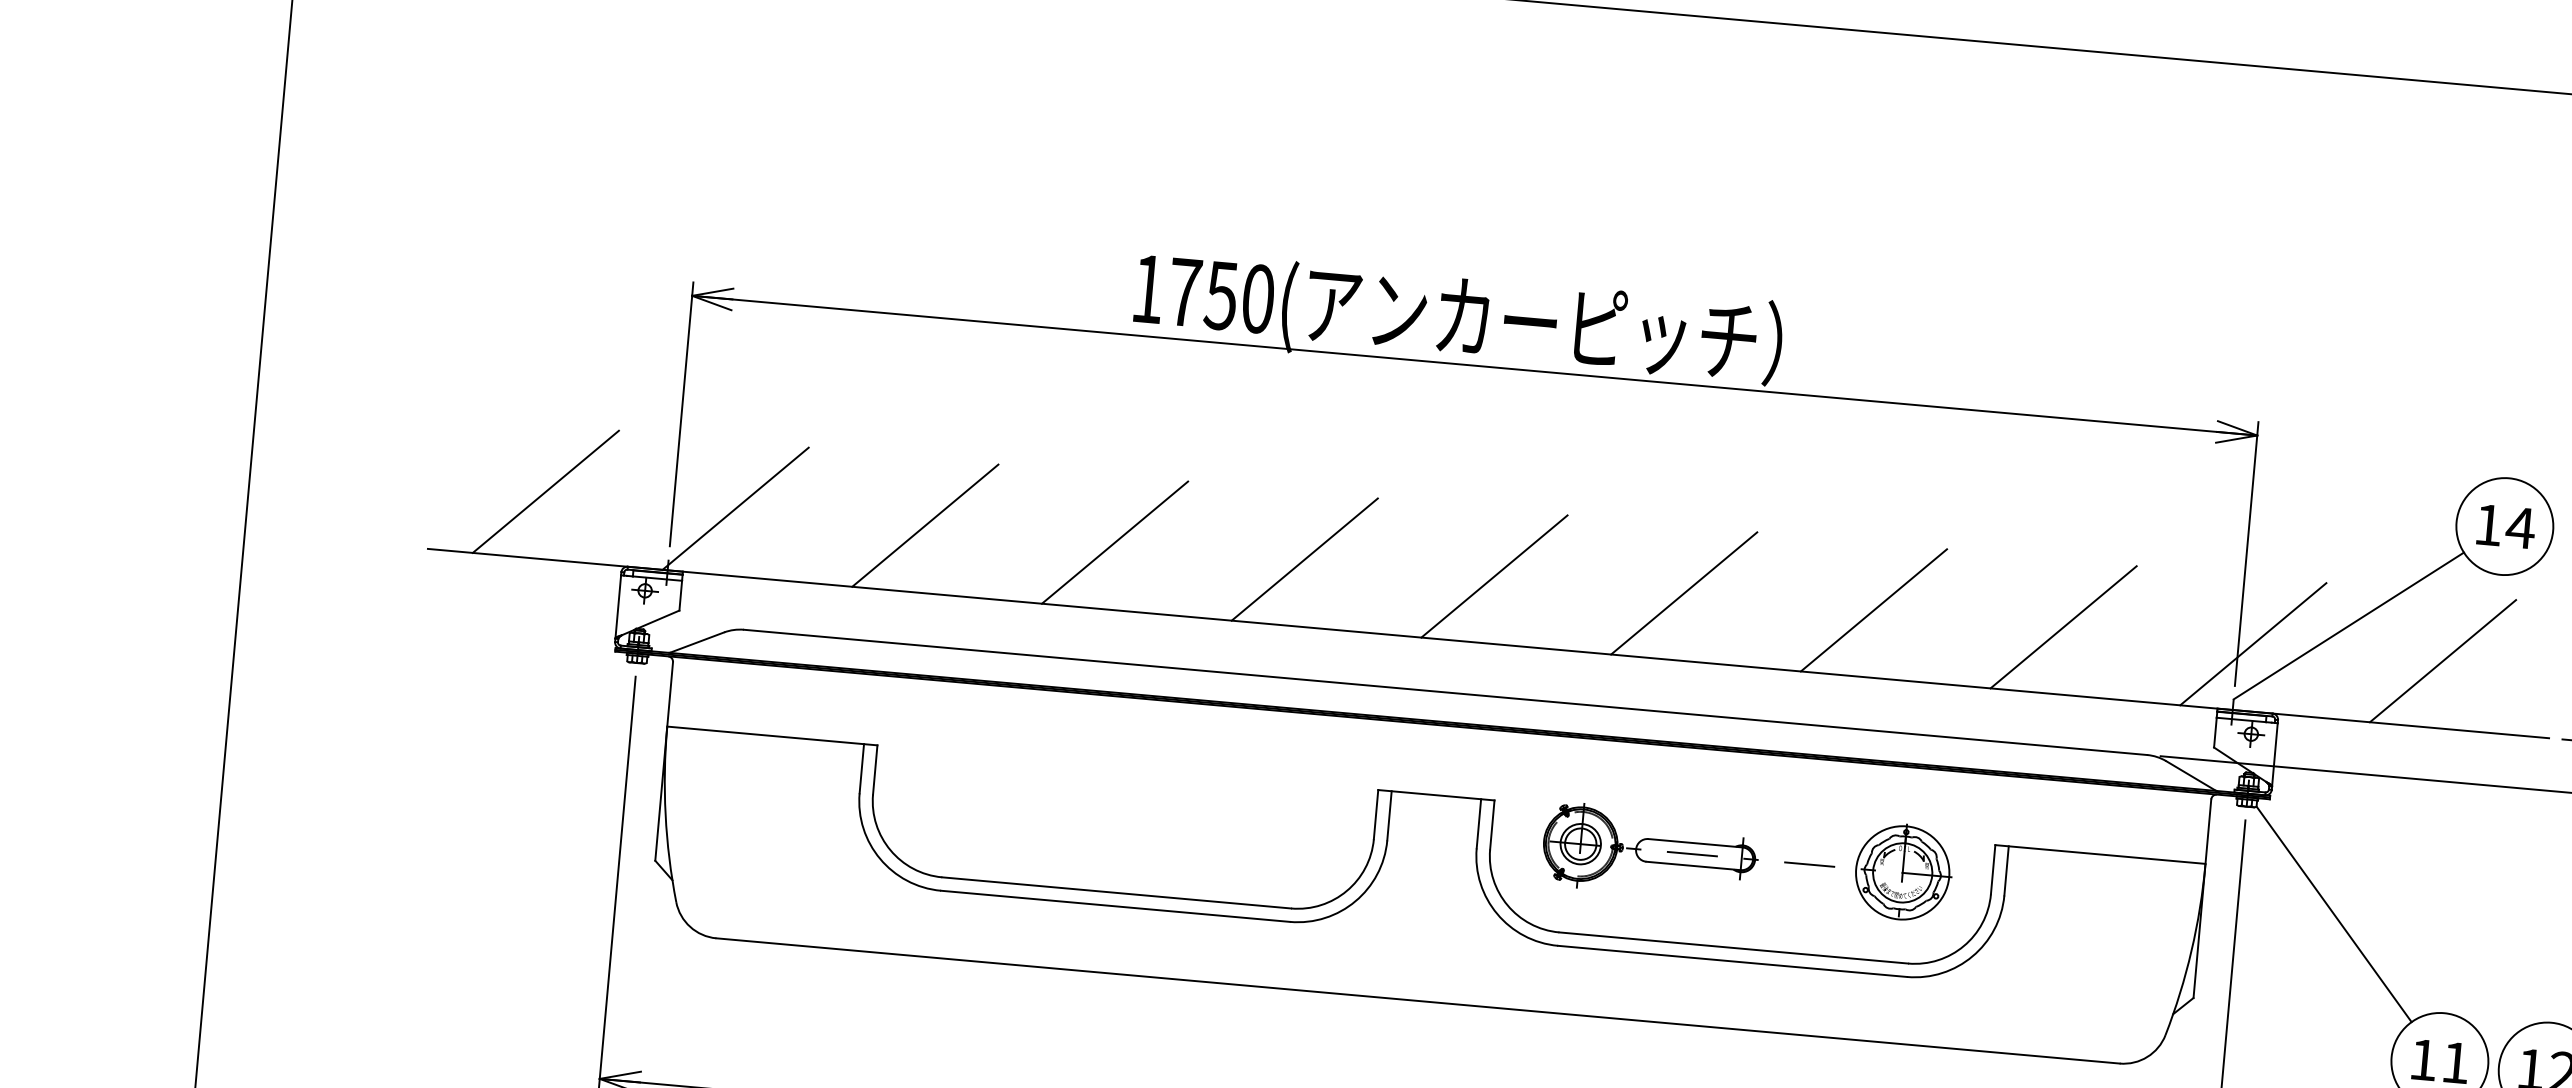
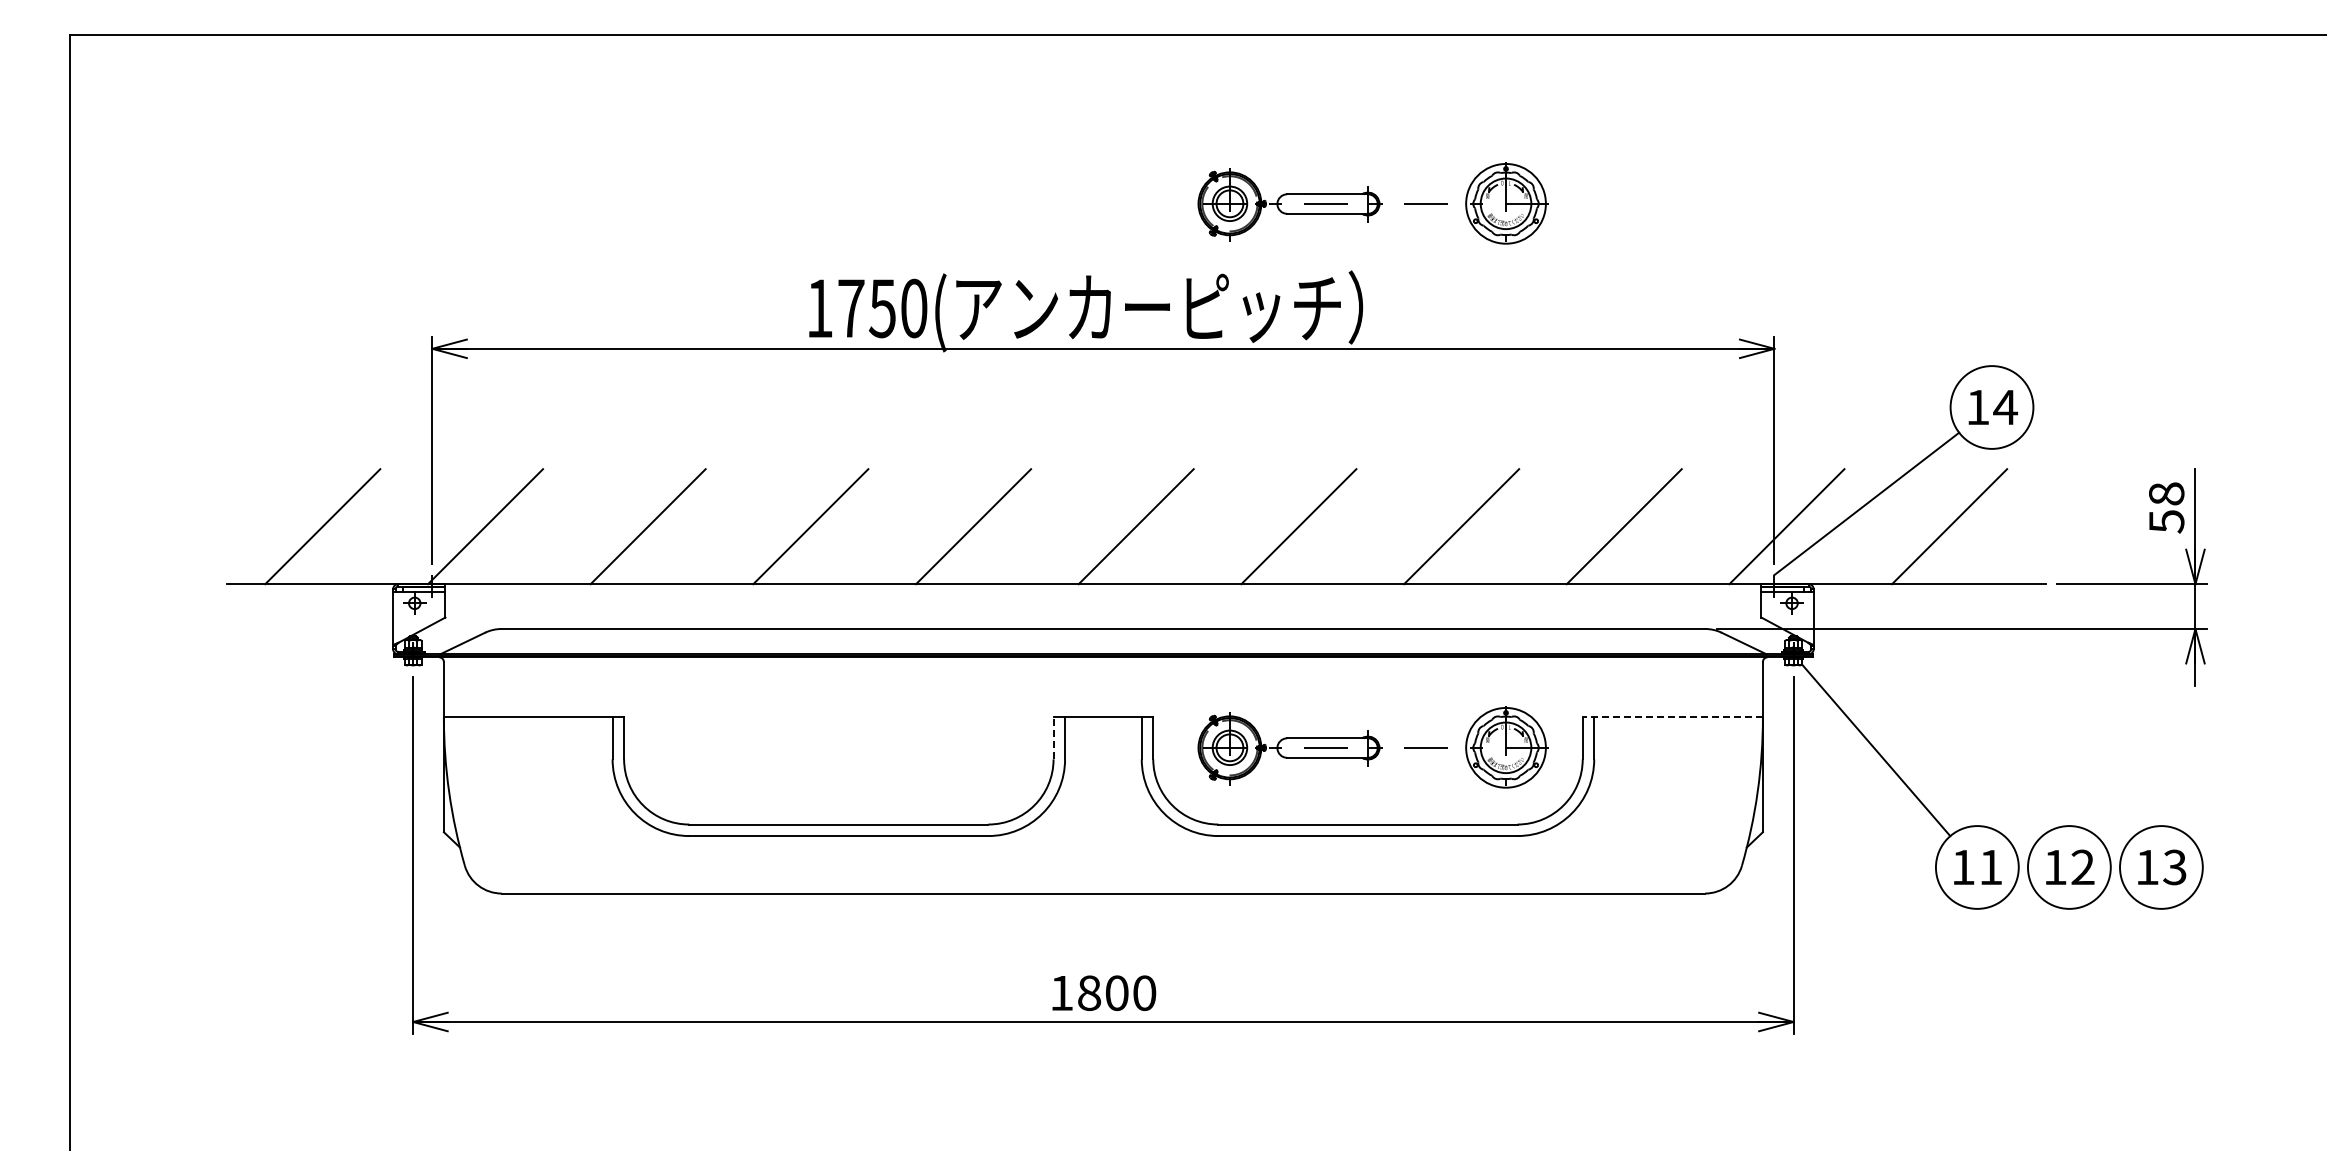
part: (1803, 224) -> (1372, 203), added
line: (1376, 813) -> (1053, 737), solid -> dashed
line: (2099, 854) -> (1672, 717), solid -> dashed

